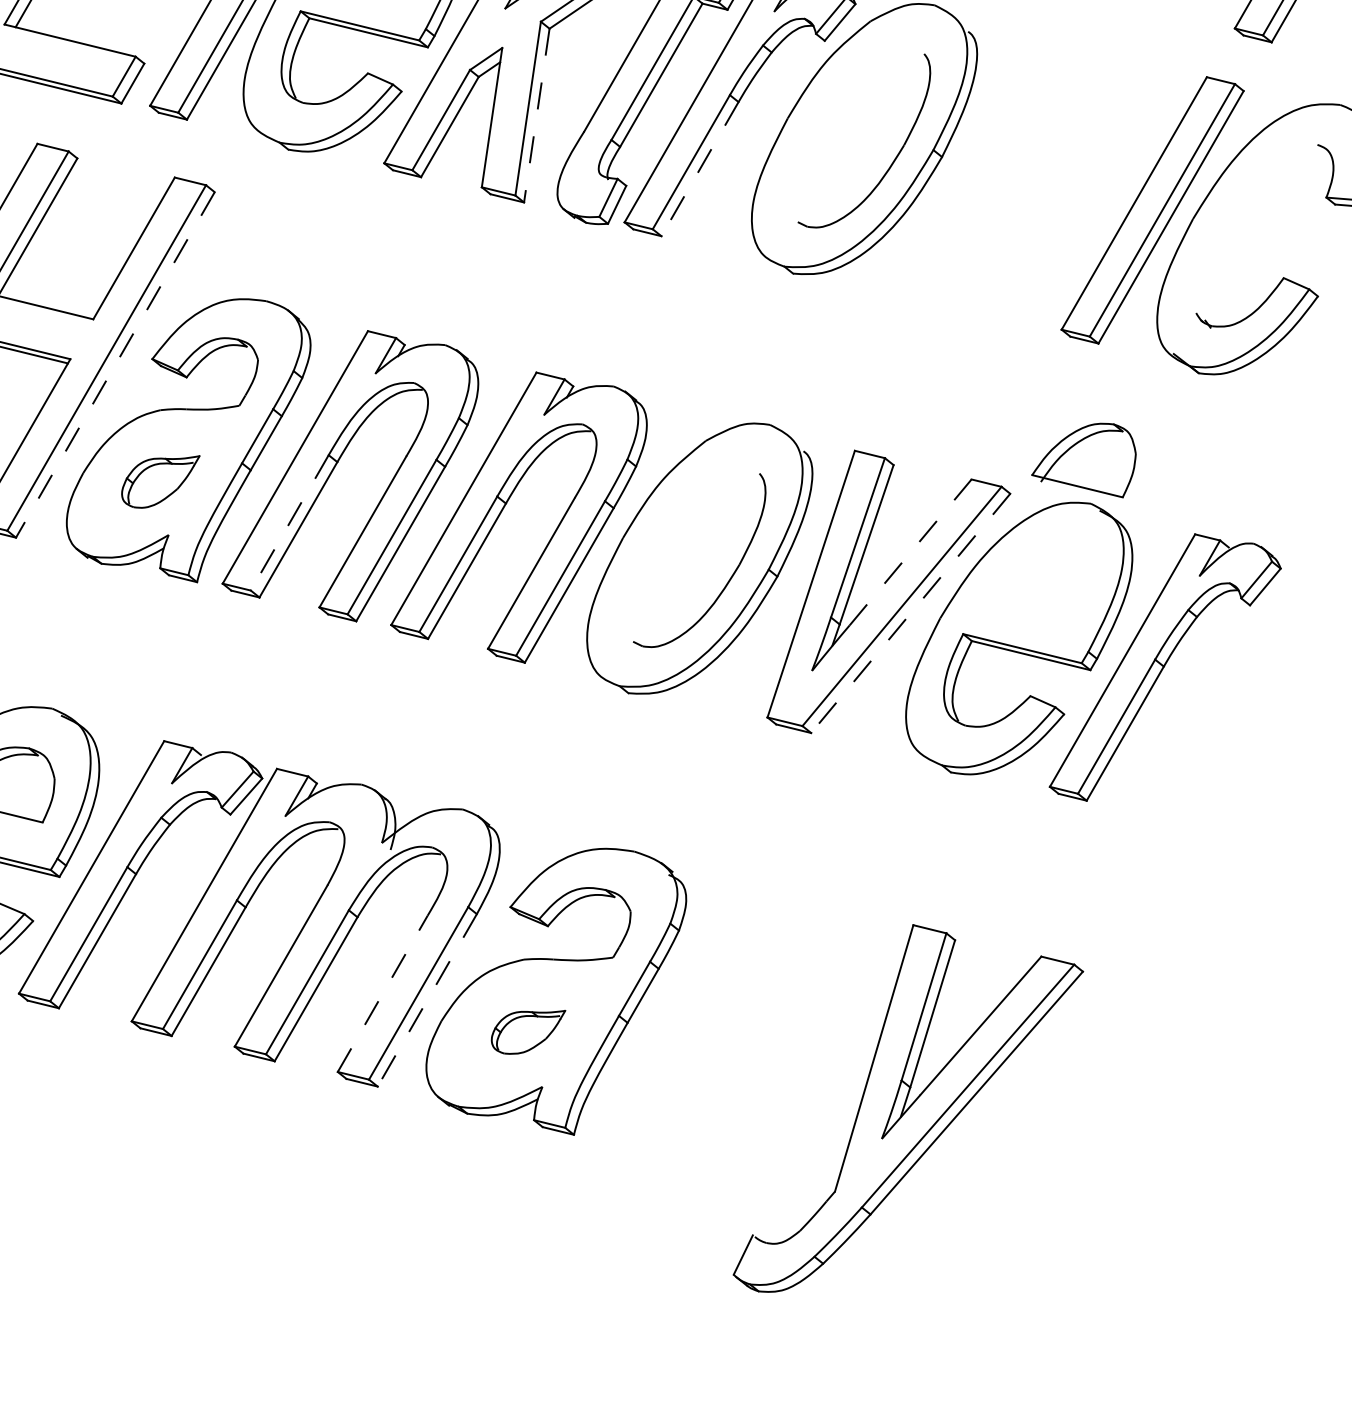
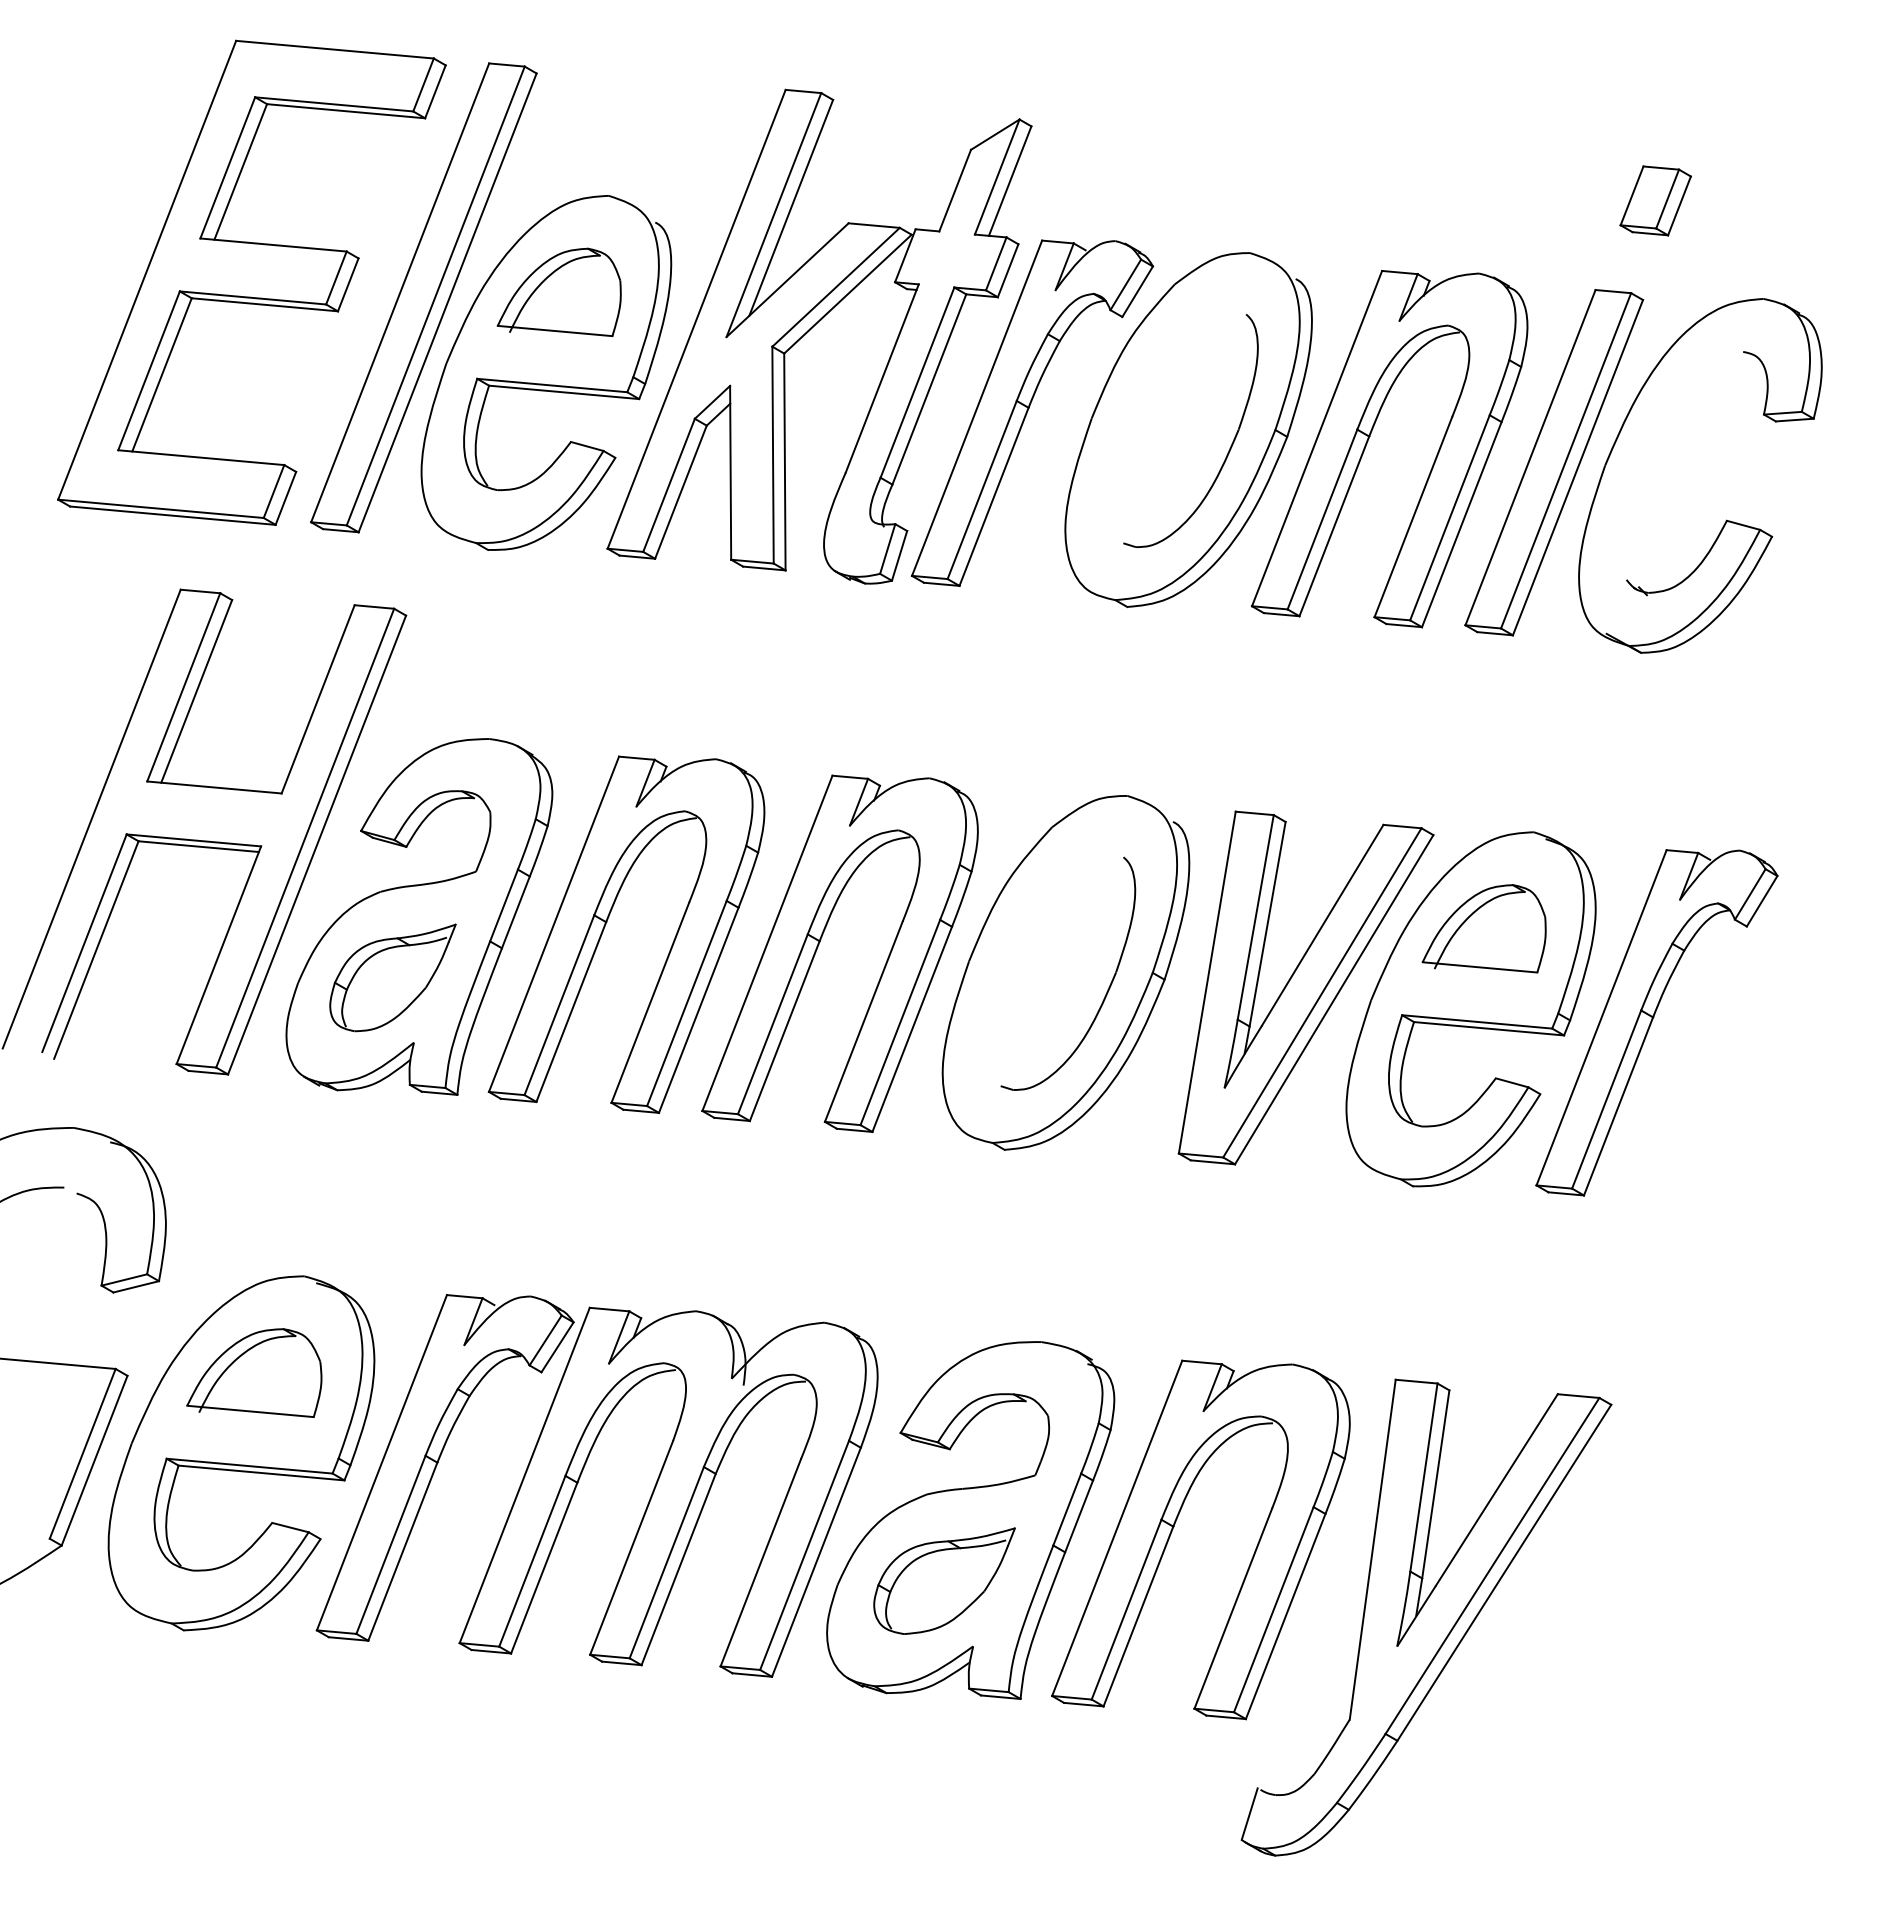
line: (536, 115) -> (784, 462), dashed -> solid
line: (700, 168) -> (994, 496), dashed -> solid
part: (1006, 170) -> (1368, 441), added
line: (114, 365) -> (316, 845), dashed -> solid
part: (1085, 455) -> (1483, 928), moved
part: (159, 480) -> (392, 977), size x1.43
line: (289, 523) -> (559, 1005), dashed -> solid
line: (910, 551) -> (1322, 924), dashed -> solid
line: (910, 613) -> (1333, 1000), dashed -> solid
line: (383, 993) -> (761, 1562), dashed -> solid
line: (427, 1000) -> (816, 1562), dashed -> solid
part: (717, 1017) -> (1173, 1529), added
part: (527, 1030) -> (944, 1580), size x1.67

